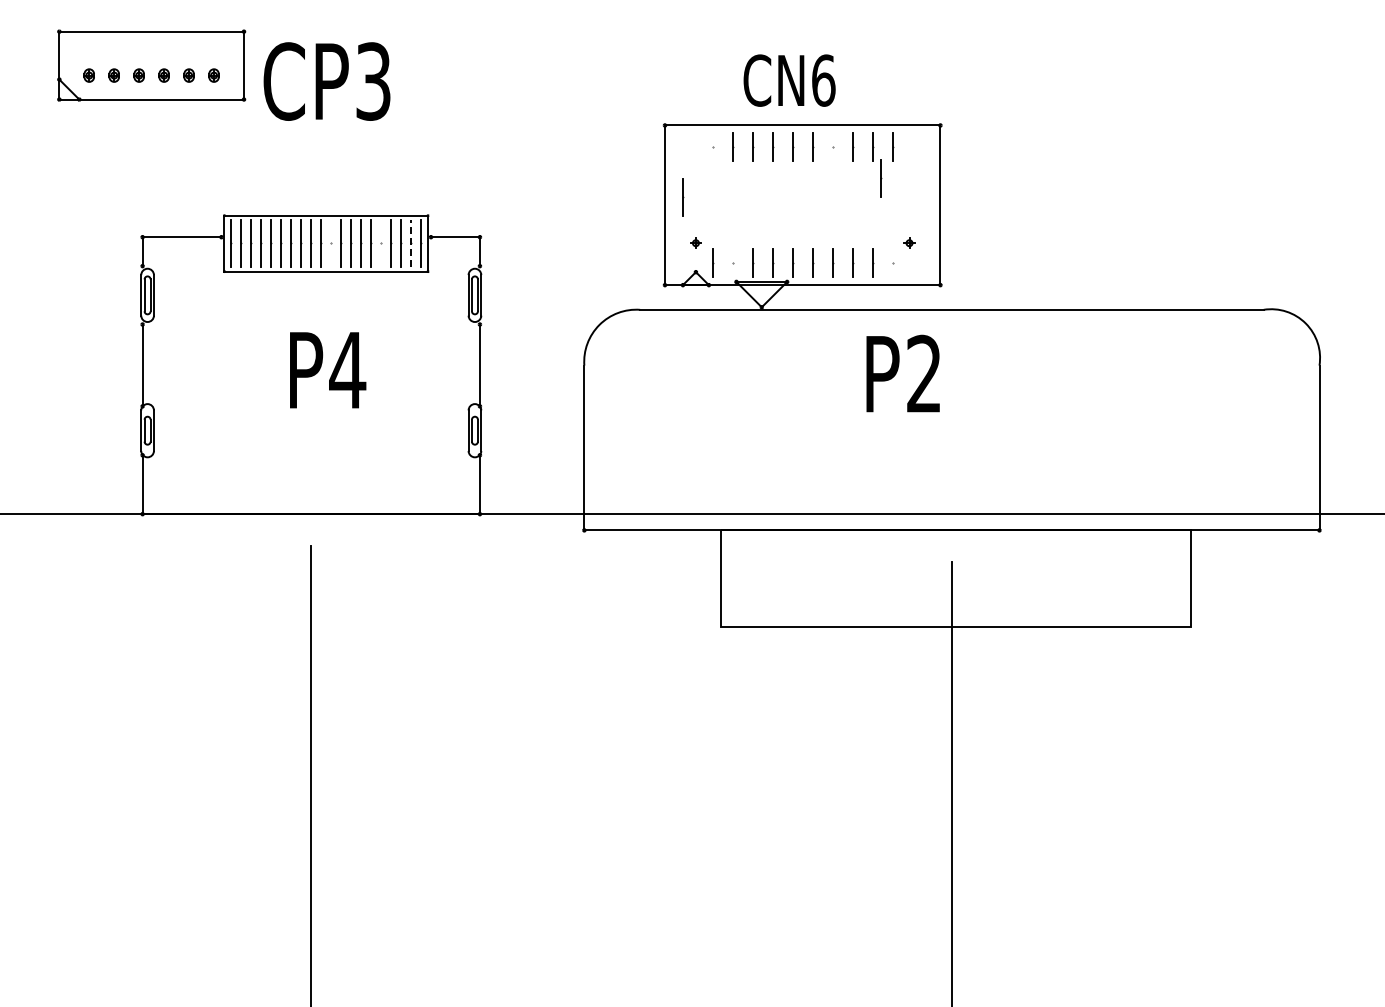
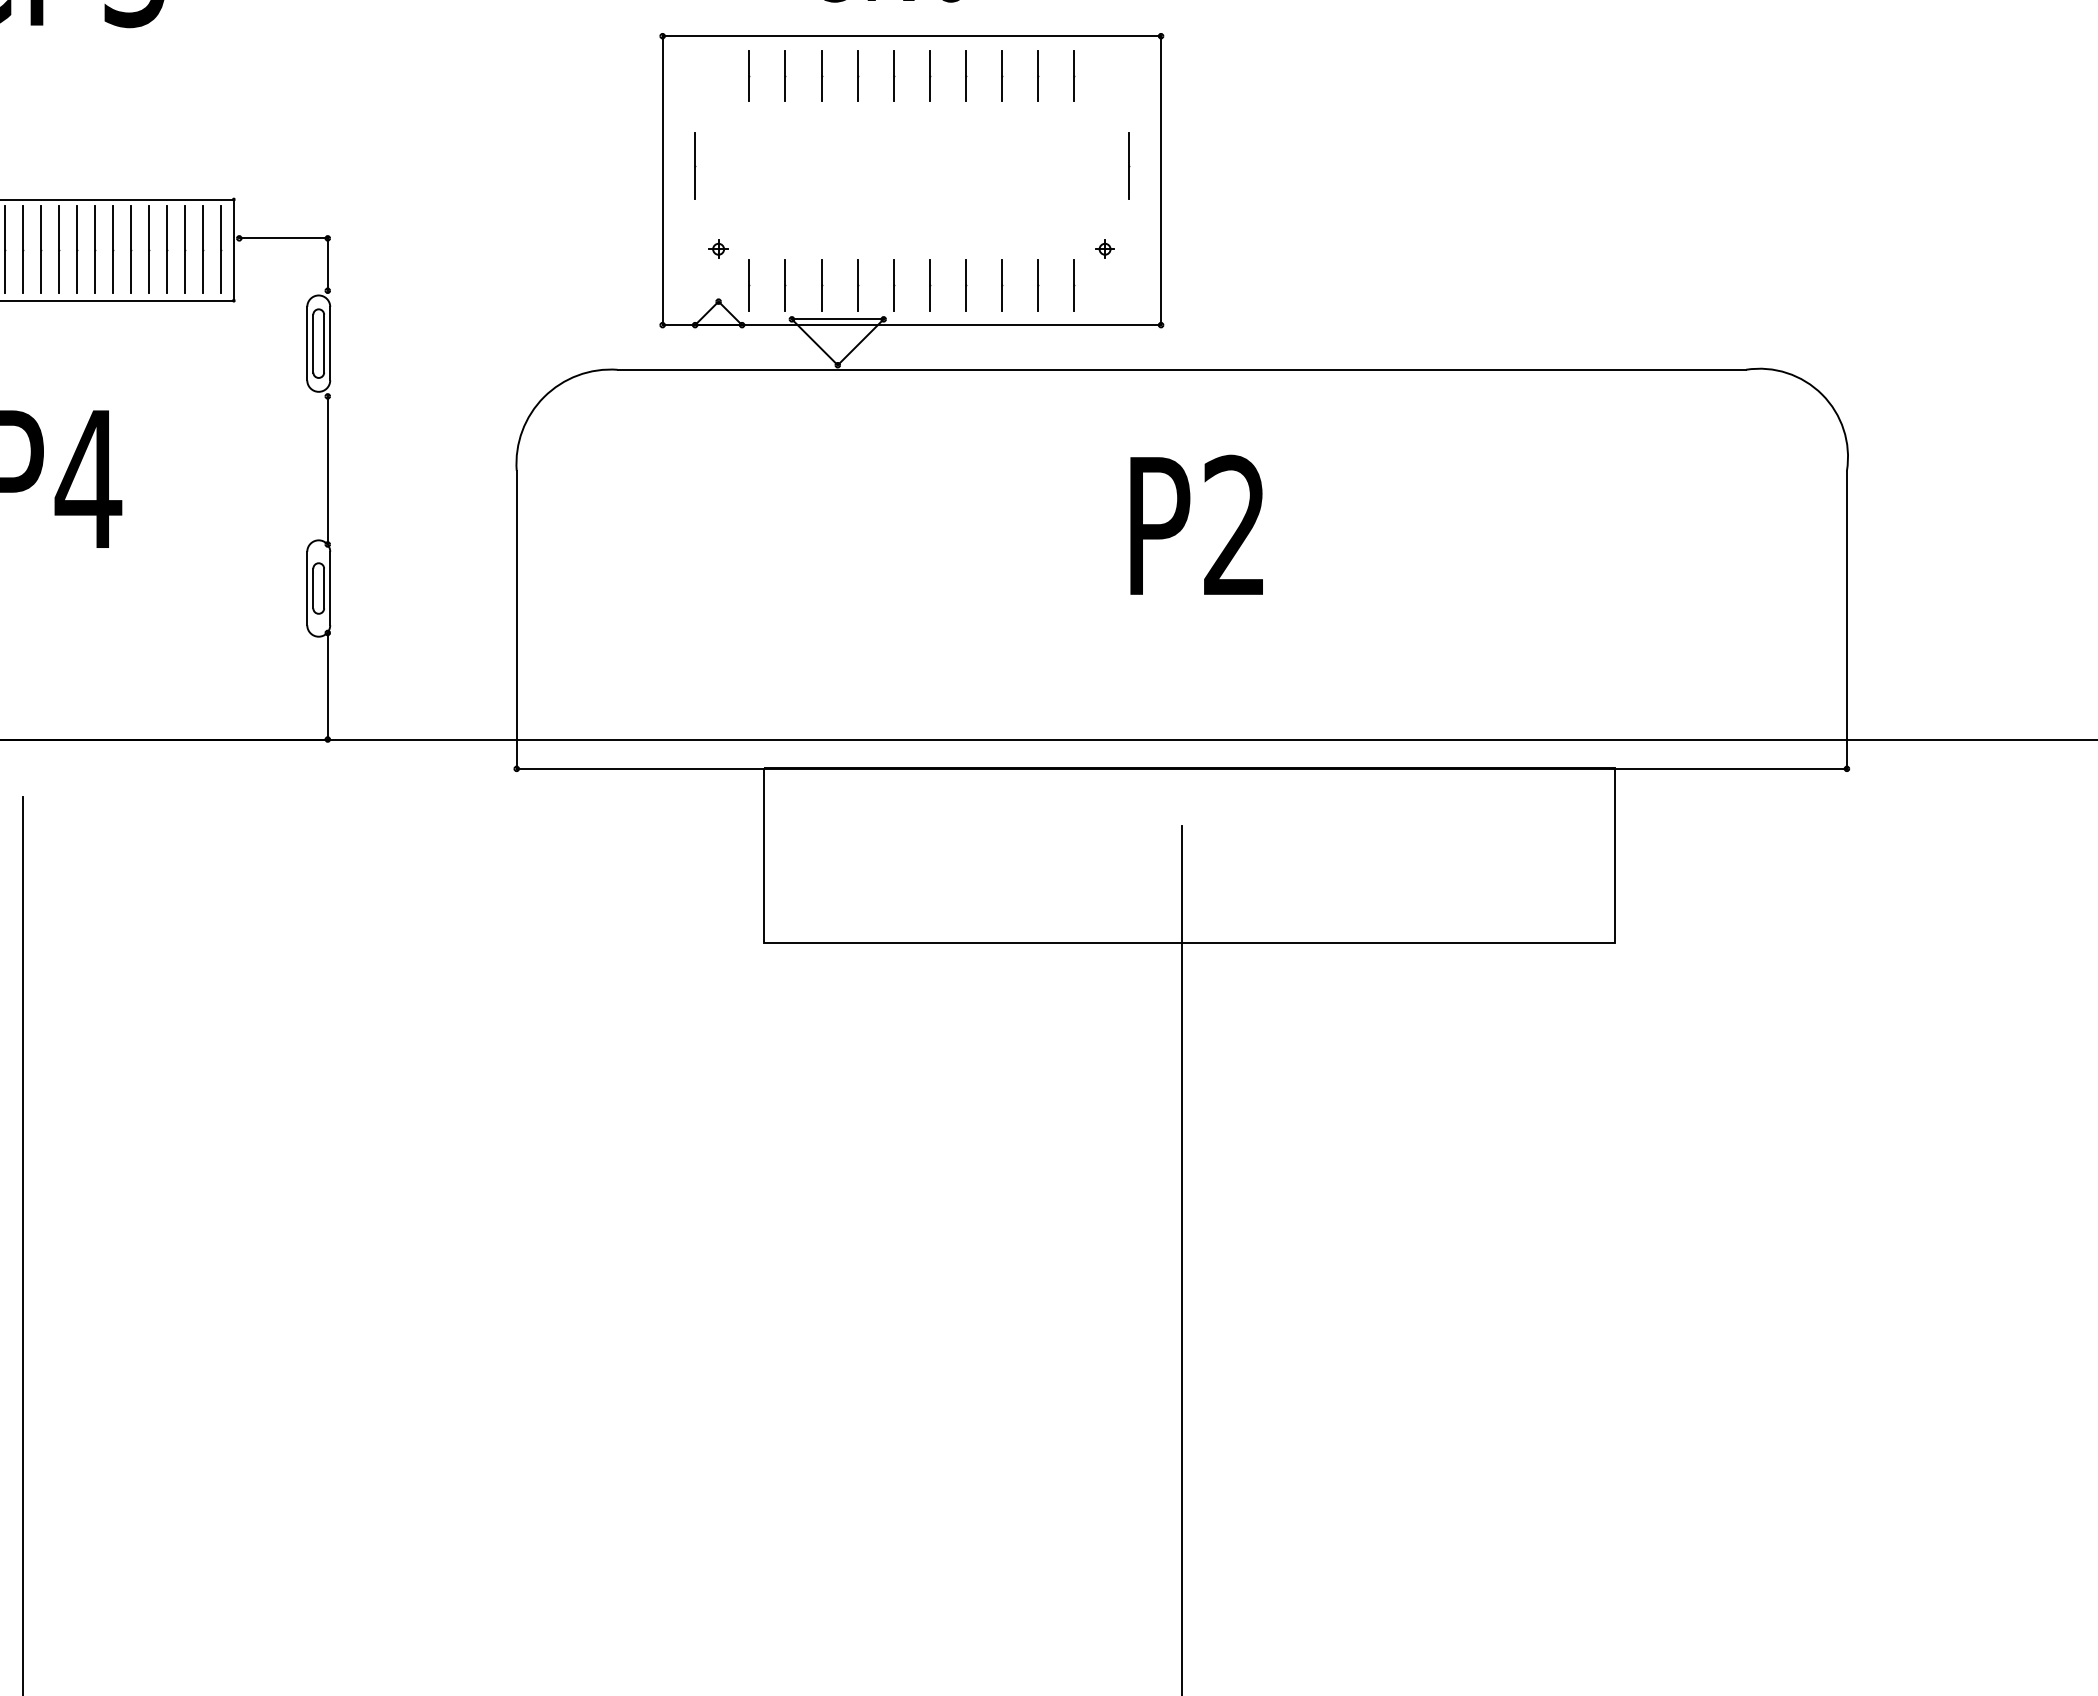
line: (712, 147) -> (748, 76), added
line: (832, 147) -> (965, 76), added
line: (881, 178) -> (1128, 166), moved
line: (331, 243) -> (59, 249), added
line: (381, 243) -> (149, 249), added
line: (411, 243) -> (203, 249), dashed -> solid
line: (732, 263) -> (784, 285), added
line: (892, 263) -> (1074, 285), added
text: (902, 373) -> (1195, 524), moved

